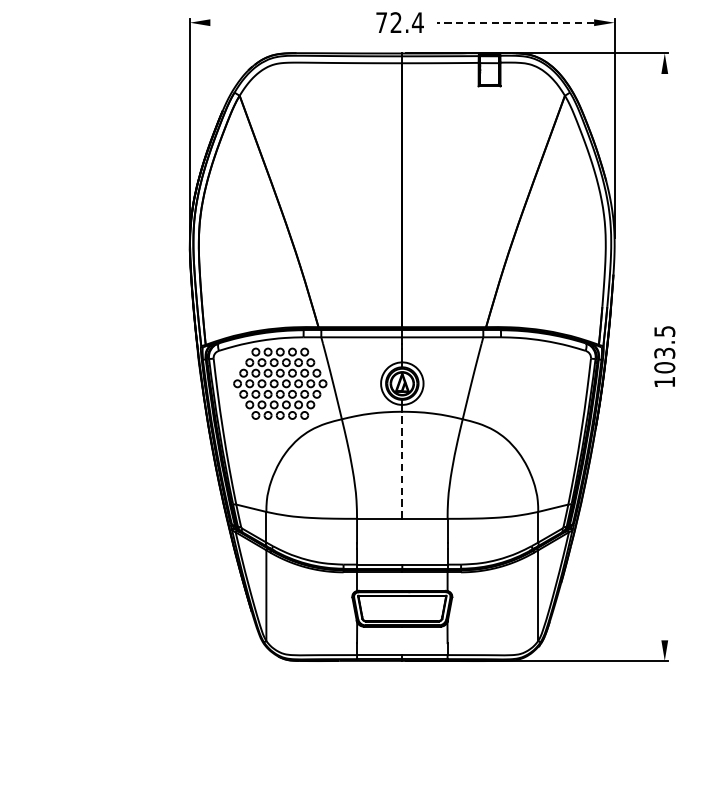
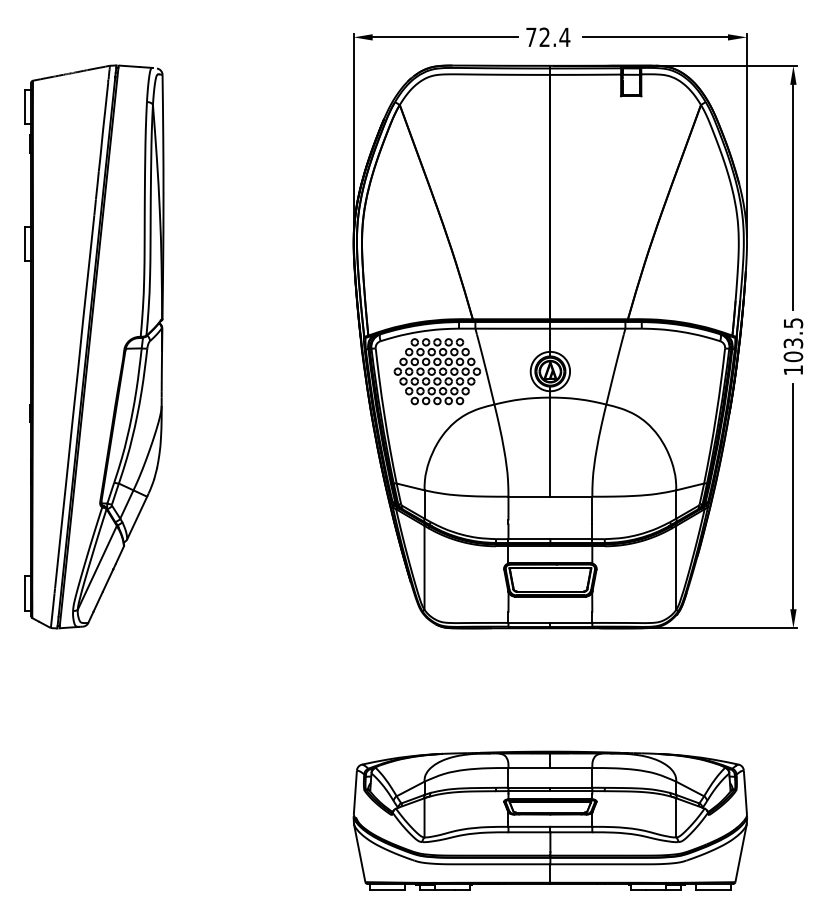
line: (287, 22) -> (444, 37), added
line: (515, 22) -> (655, 37), dashed -> solid
line: (664, 195) -> (793, 197), added
line: (402, 465) -> (550, 447), dashed -> solid
line: (664, 518) -> (793, 496), added

